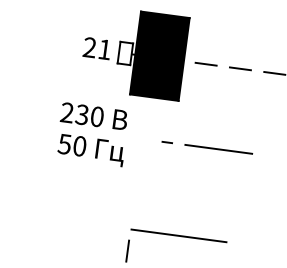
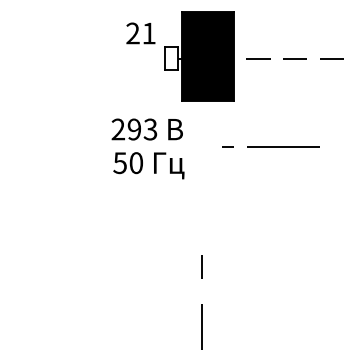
text: (96, 48) -> (140, 33), moved
text: (89, 115) -> (142, 129), 230 -> 293
line: (178, 235) -> (253, 243), removed

